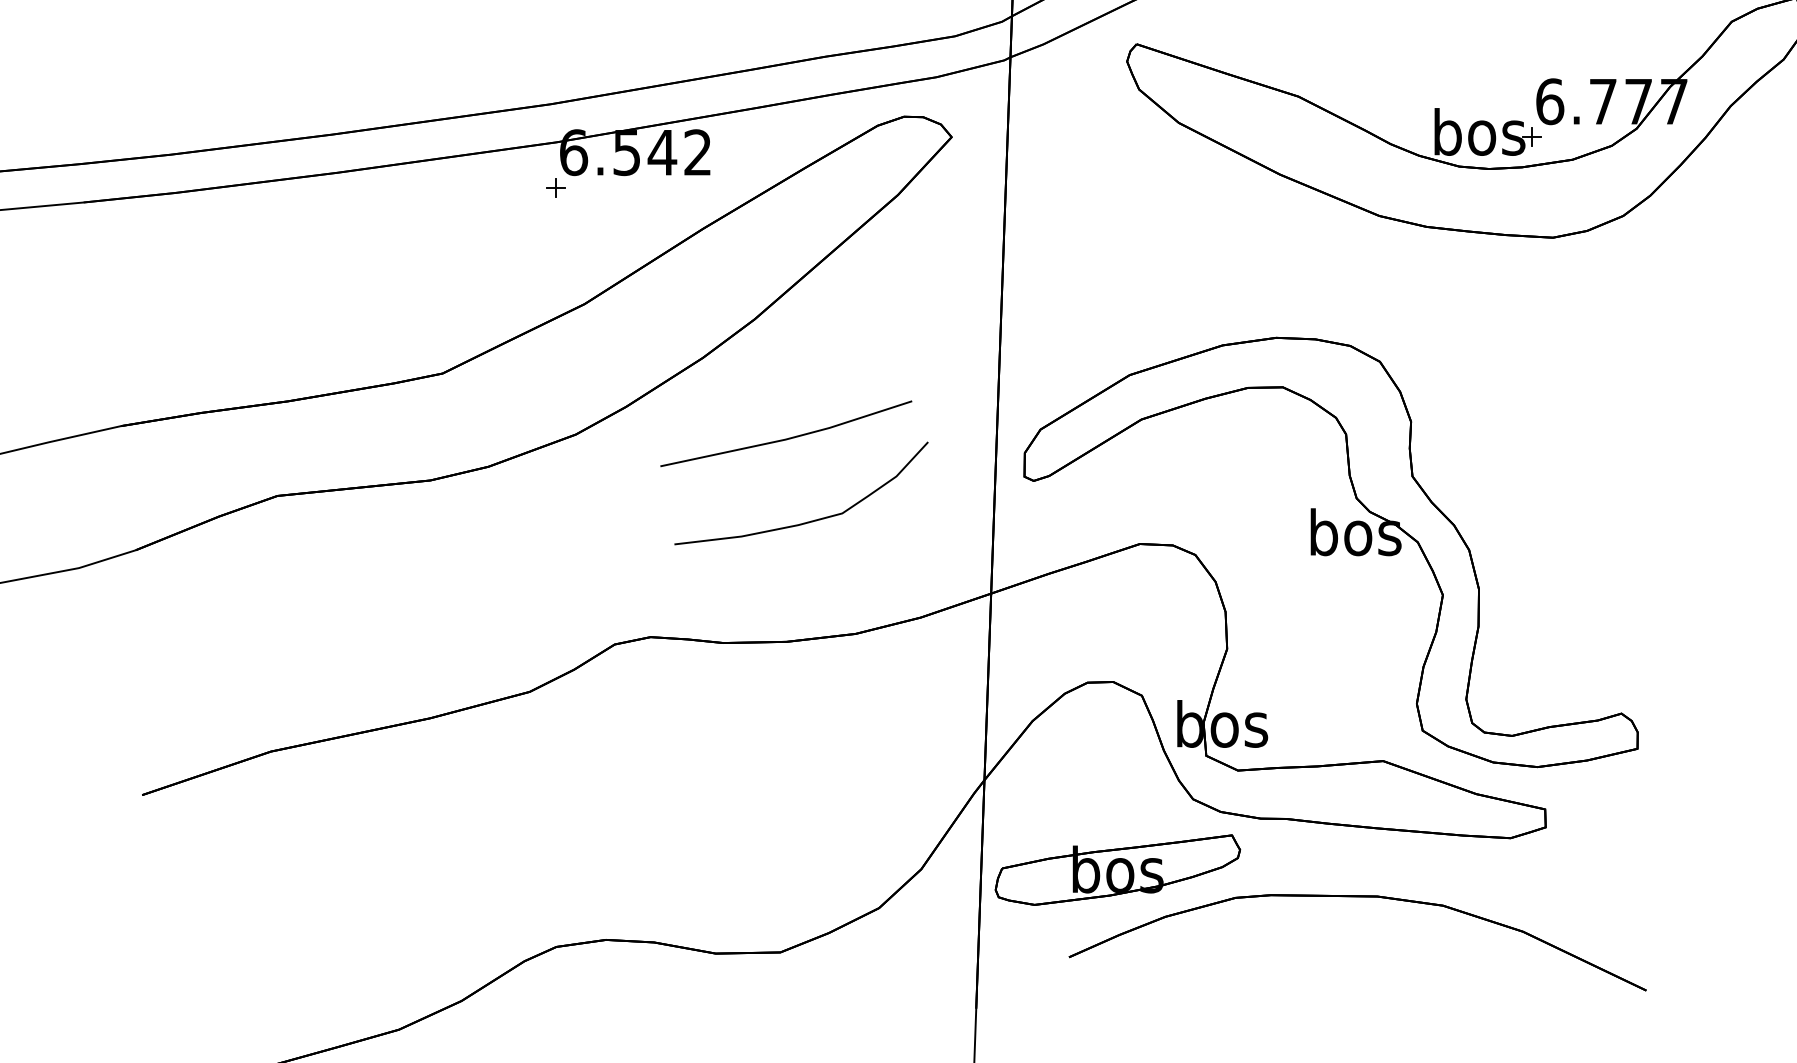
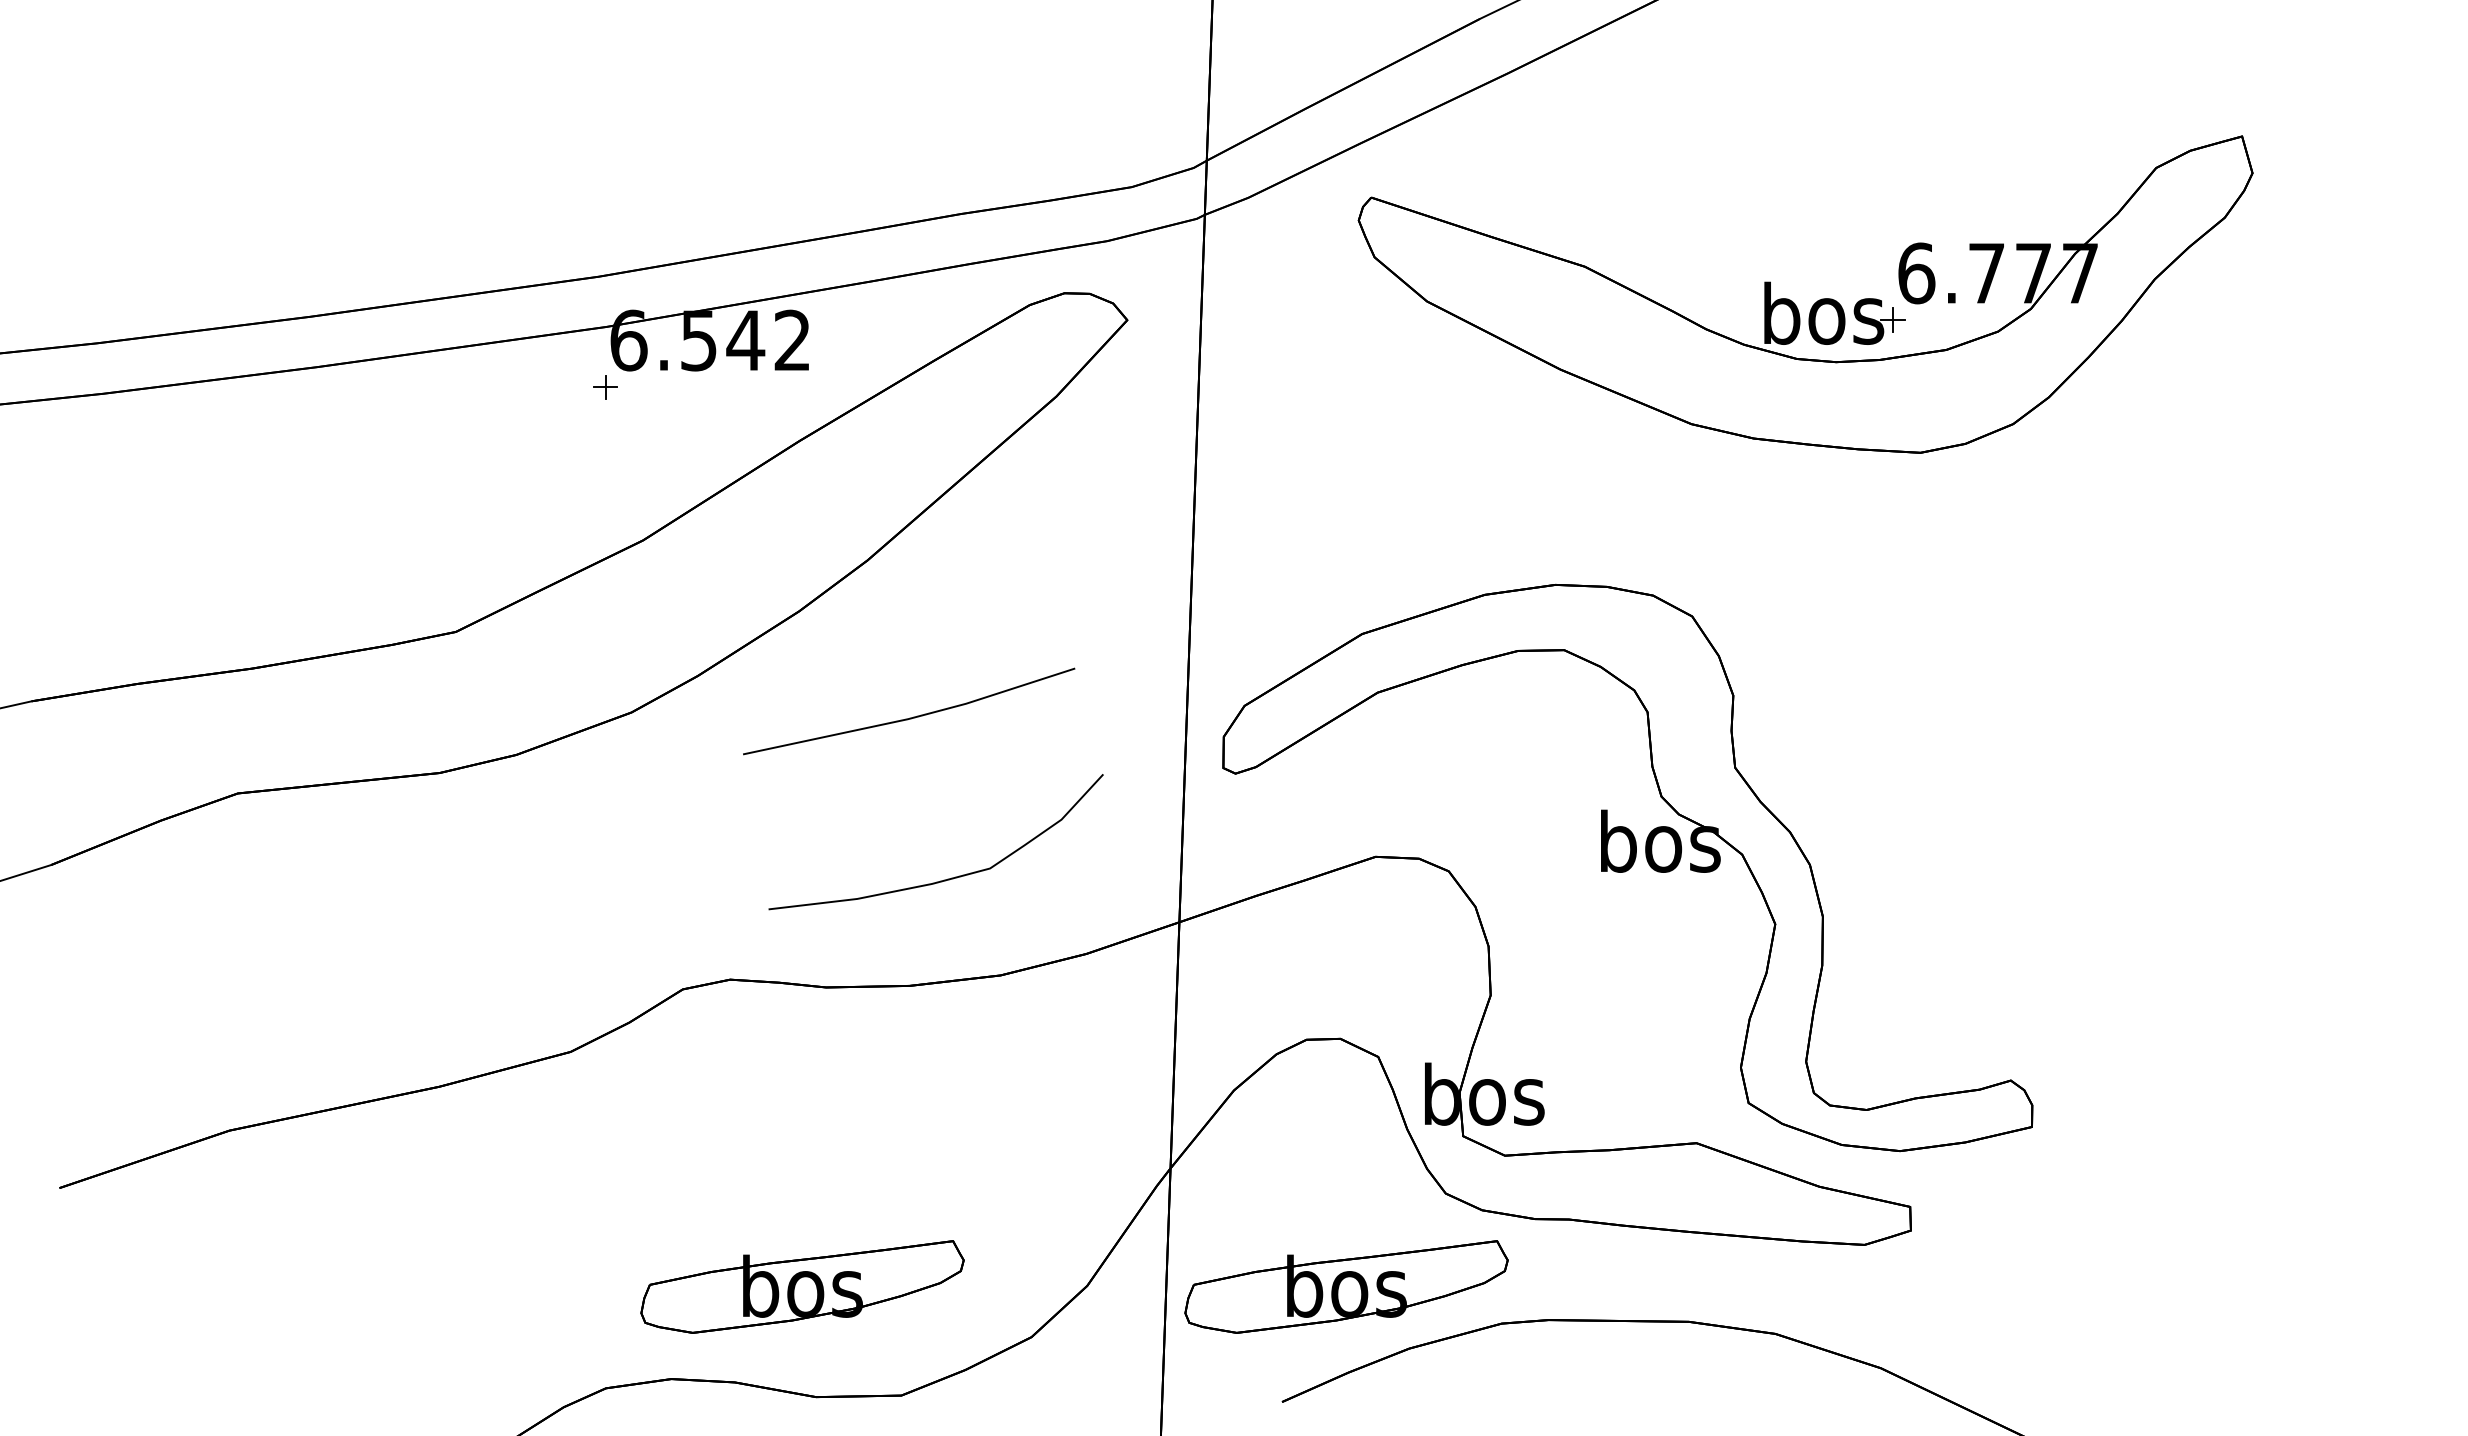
curve: (810, 521) -> (947, 878), moved
part: (705, 869) -> (802, 1286), added

